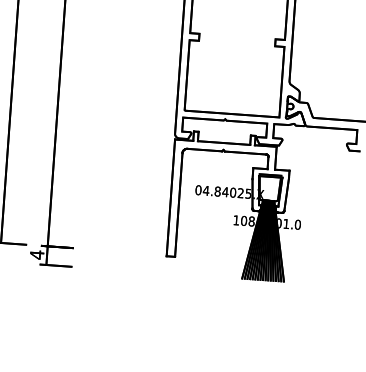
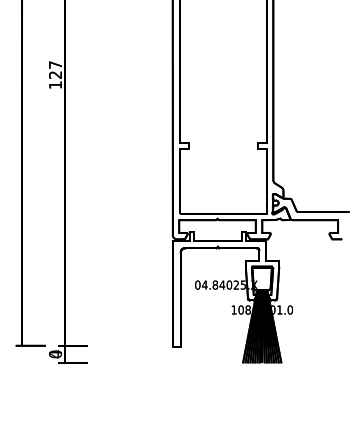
text: (37, 255) -> (55, 354), 4 -> 0

